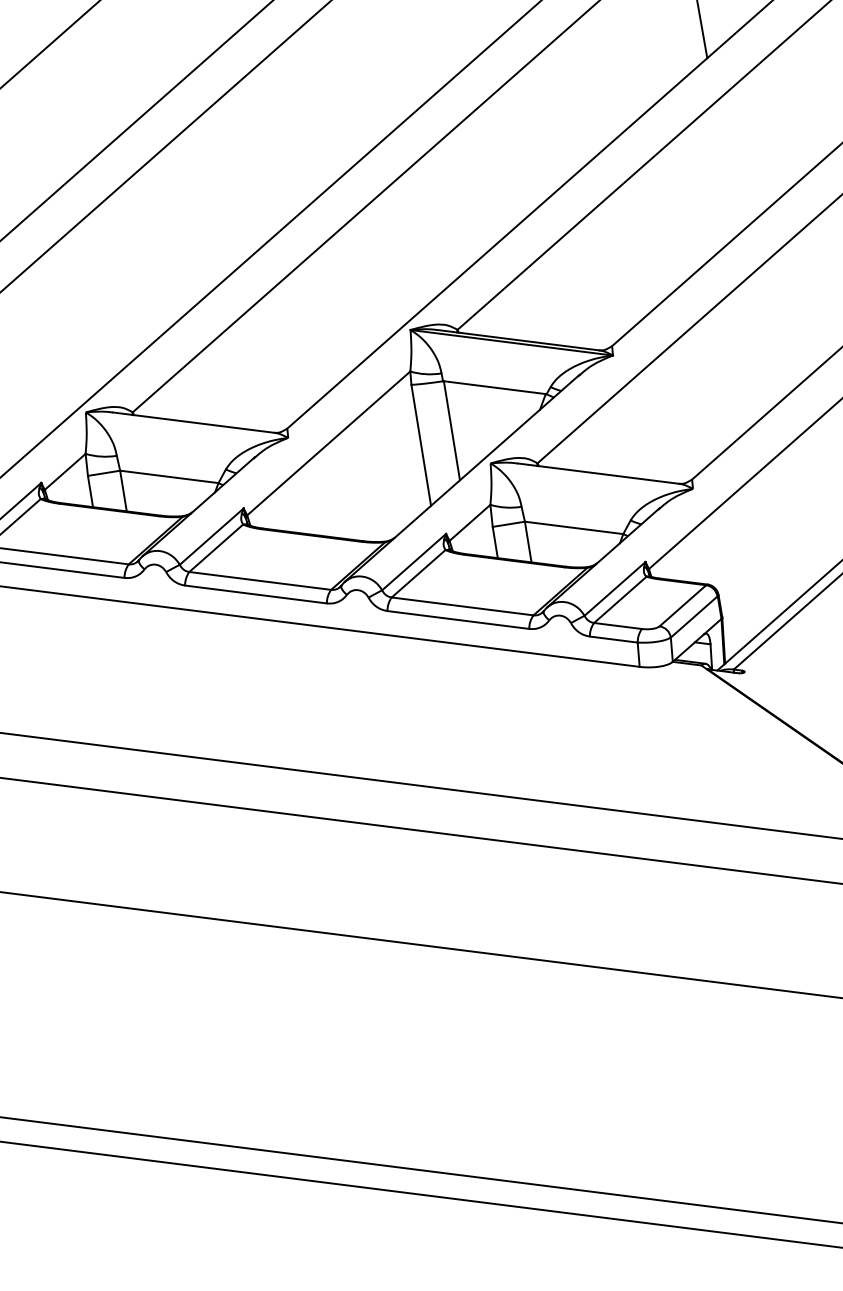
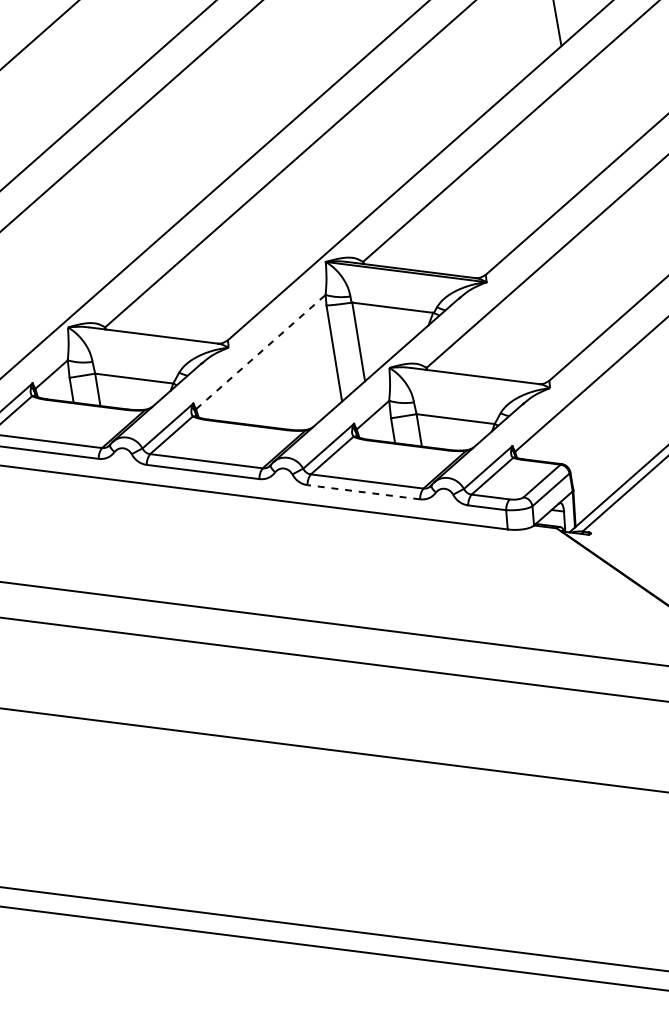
line: (328, 443) -> (260, 352), solid -> dashed
line: (457, 619) -> (363, 491), solid -> dashed

